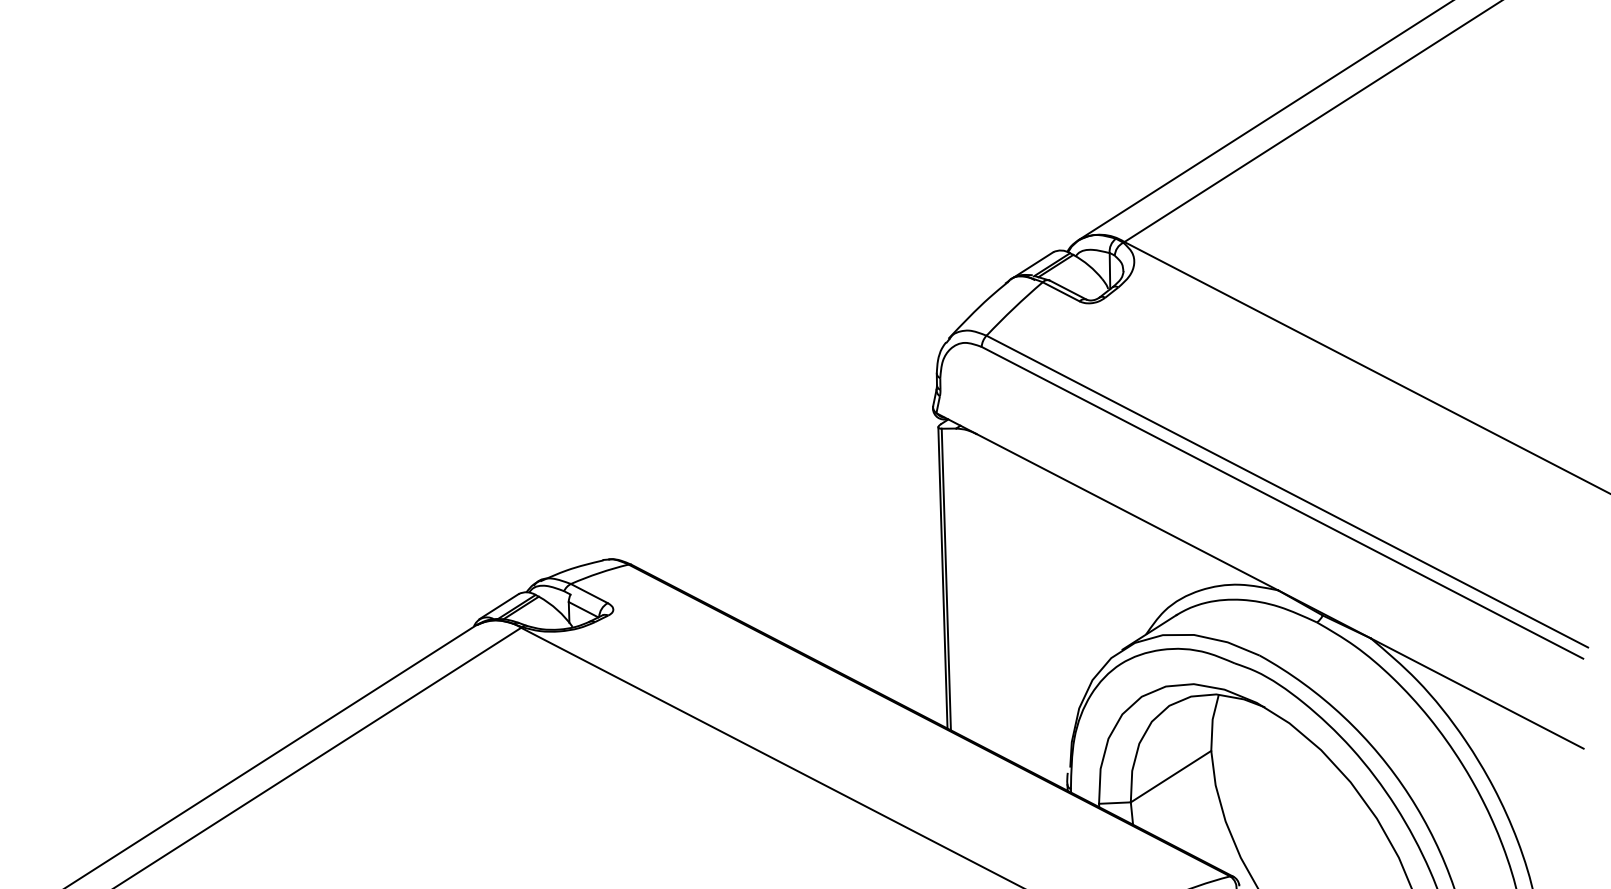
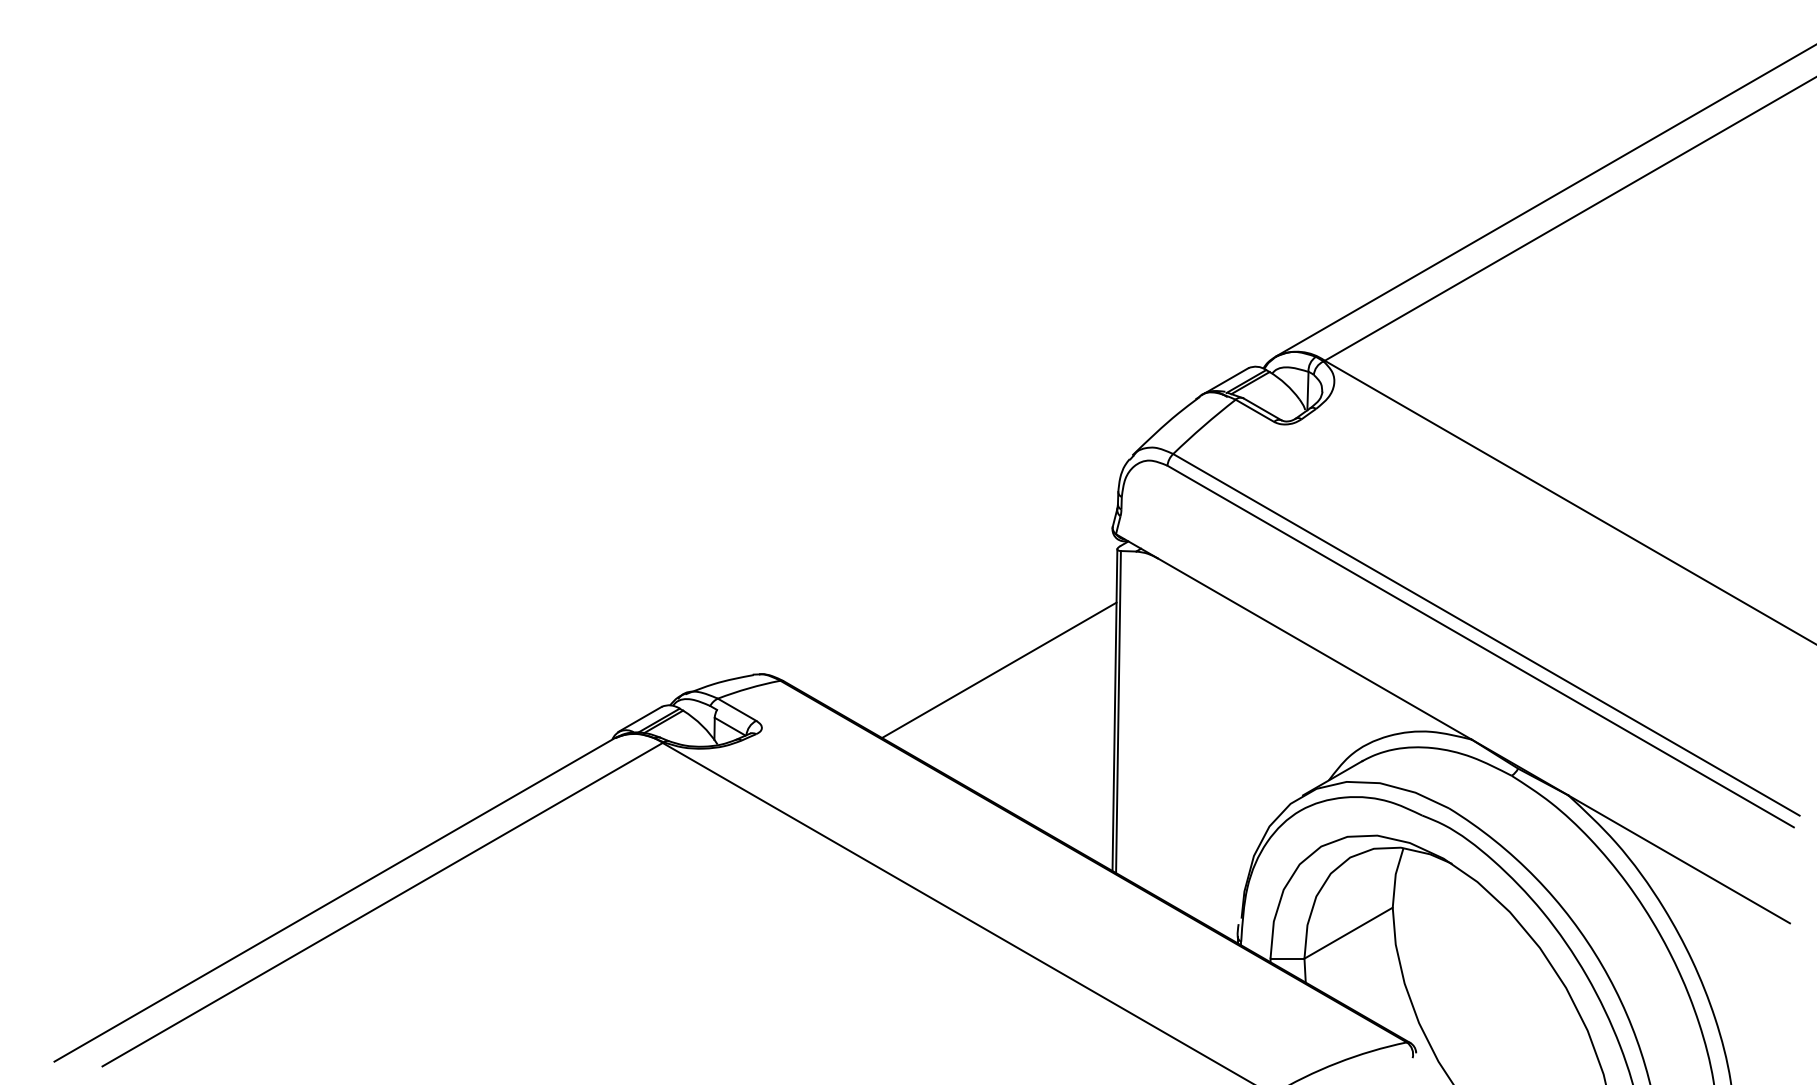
line: (833, 545) -> (999, 670), added

